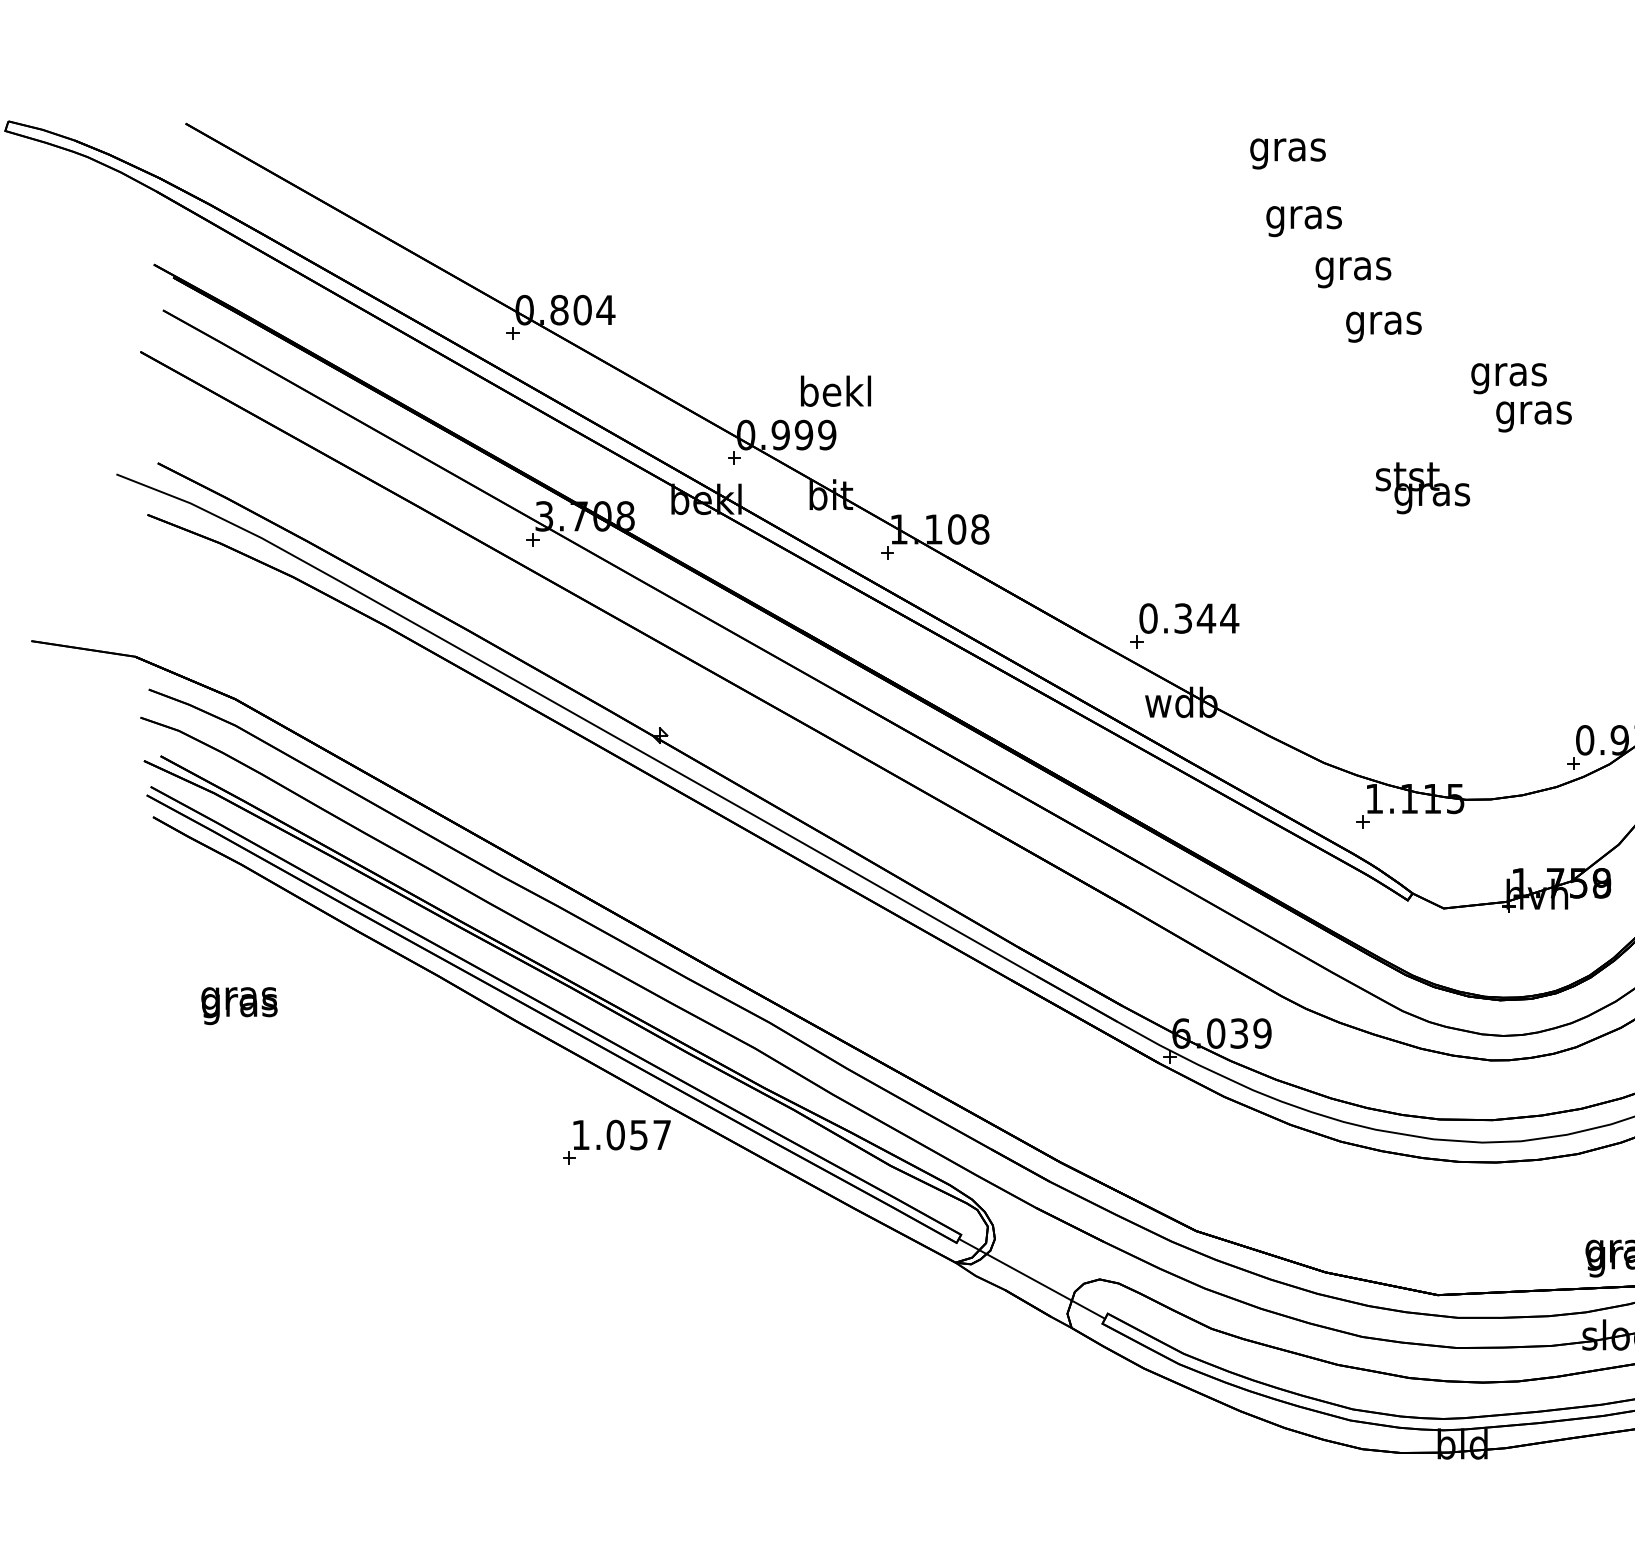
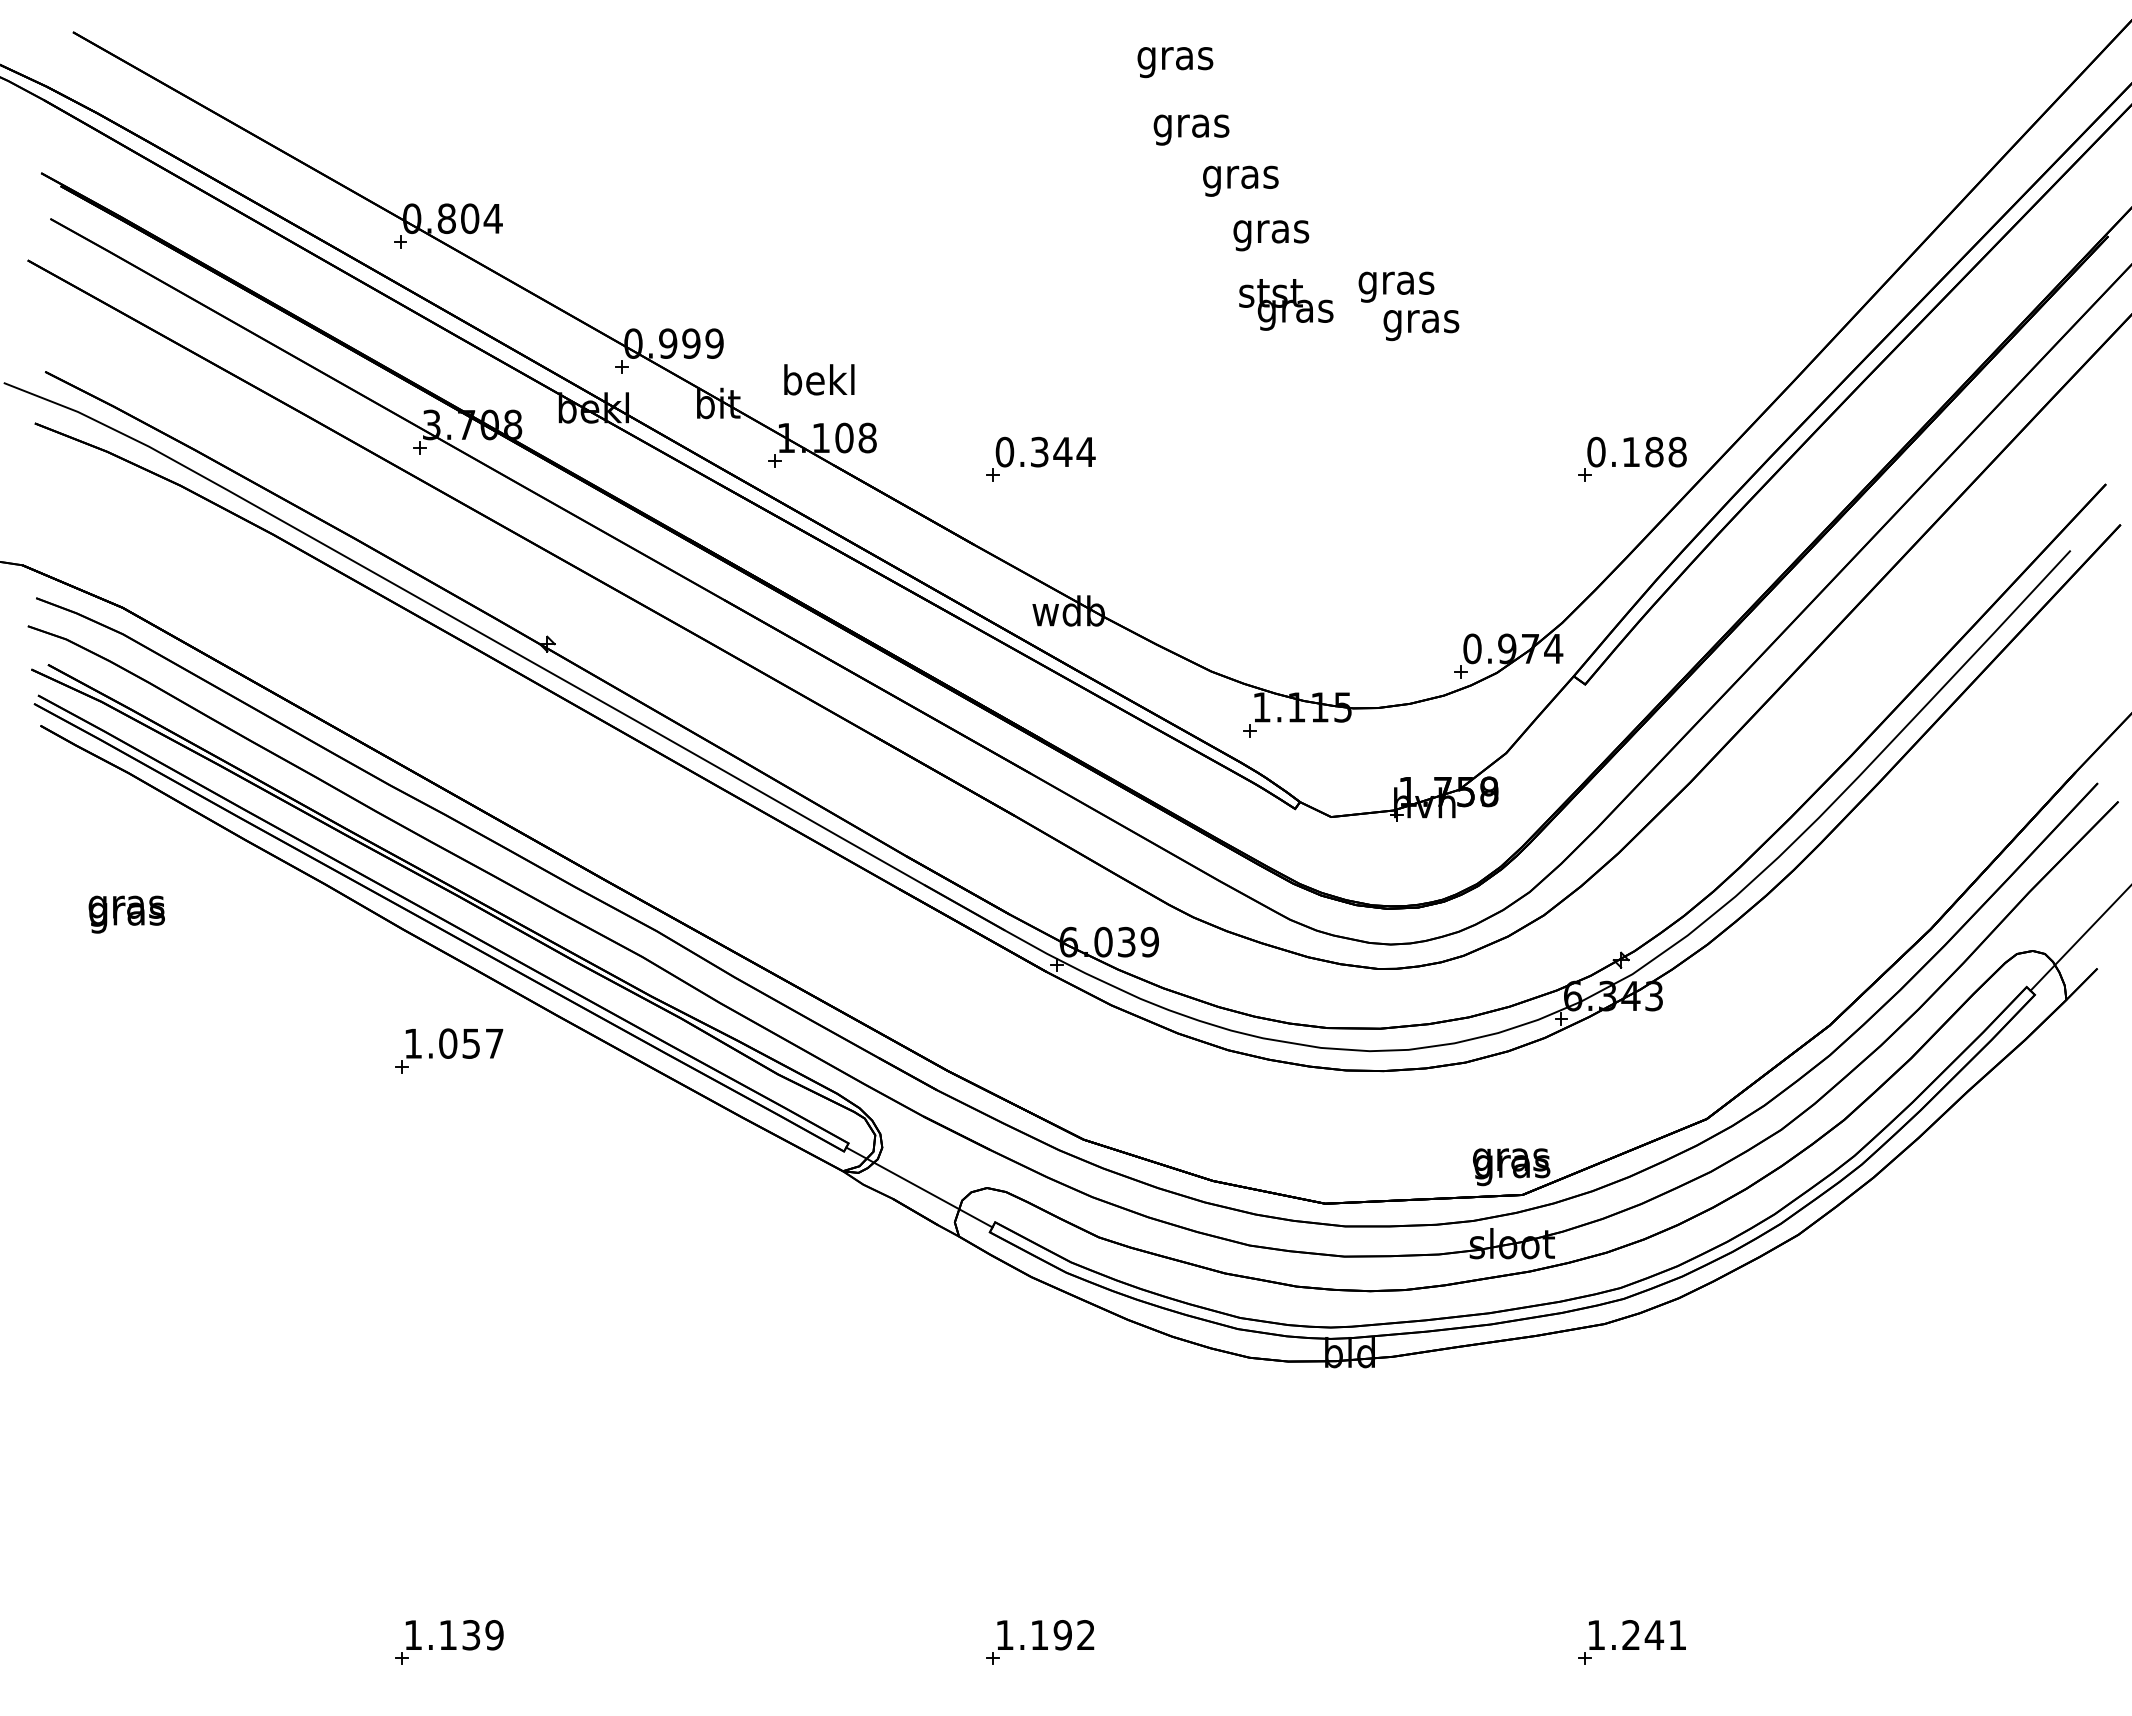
text: (836, 390) -> (819, 379), moved
text: (1423, 487) -> (1286, 304), moved
part: (1184, 624) -> (1040, 458), moved
part: (617, 1141) -> (449, 1050), moved

